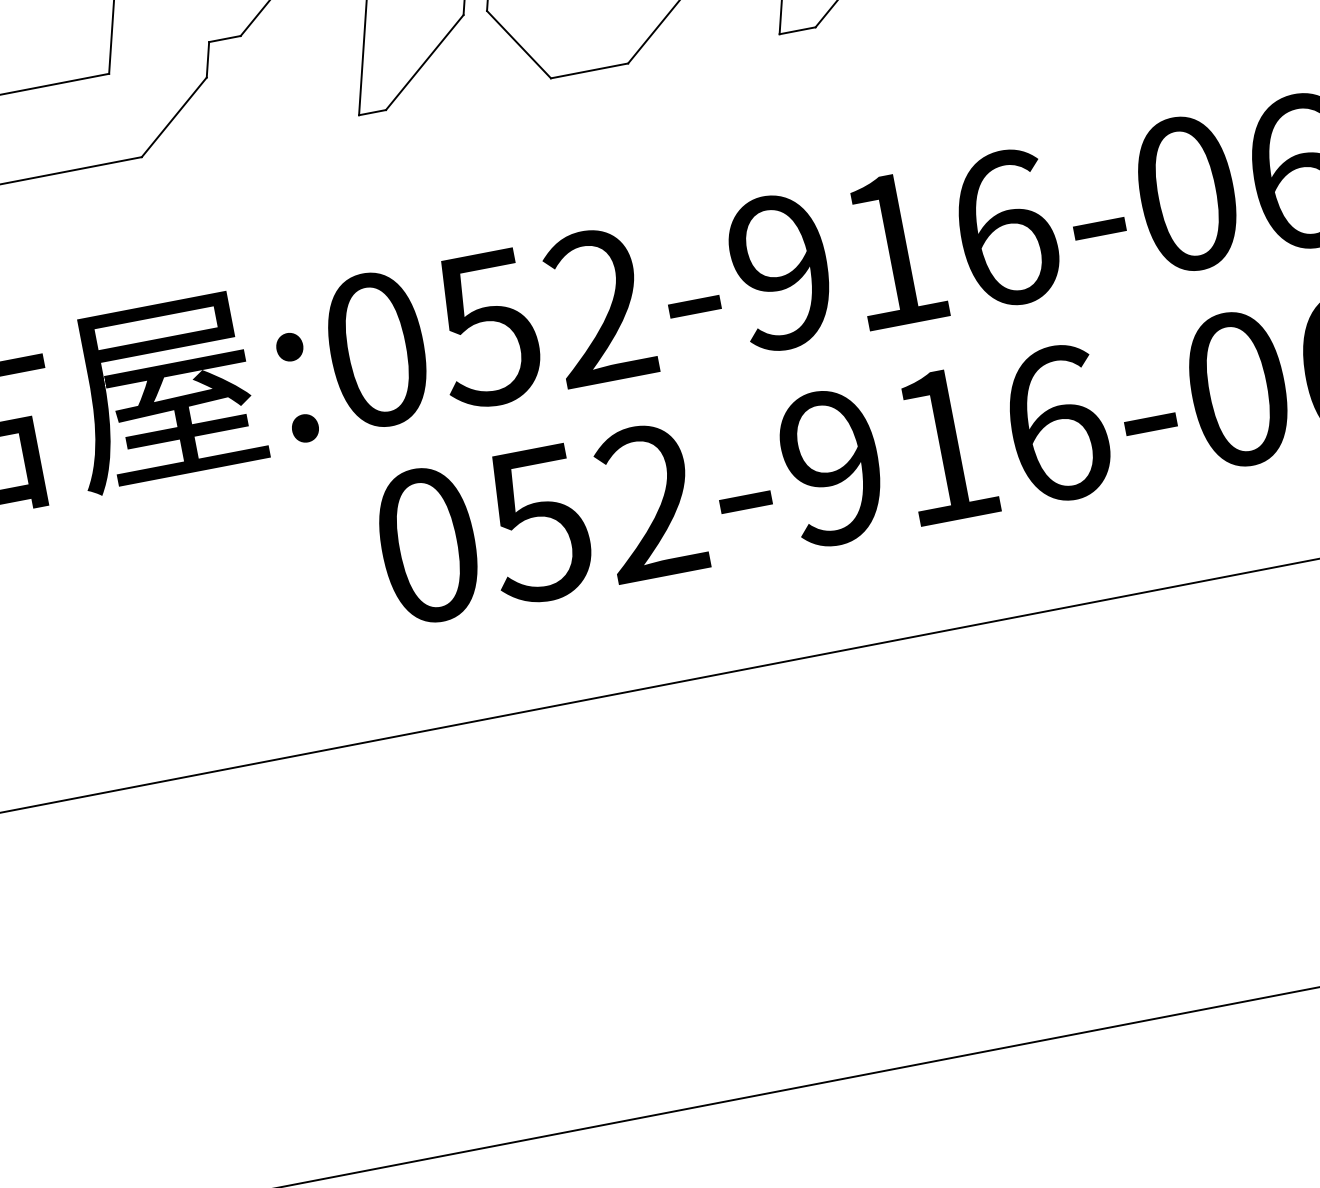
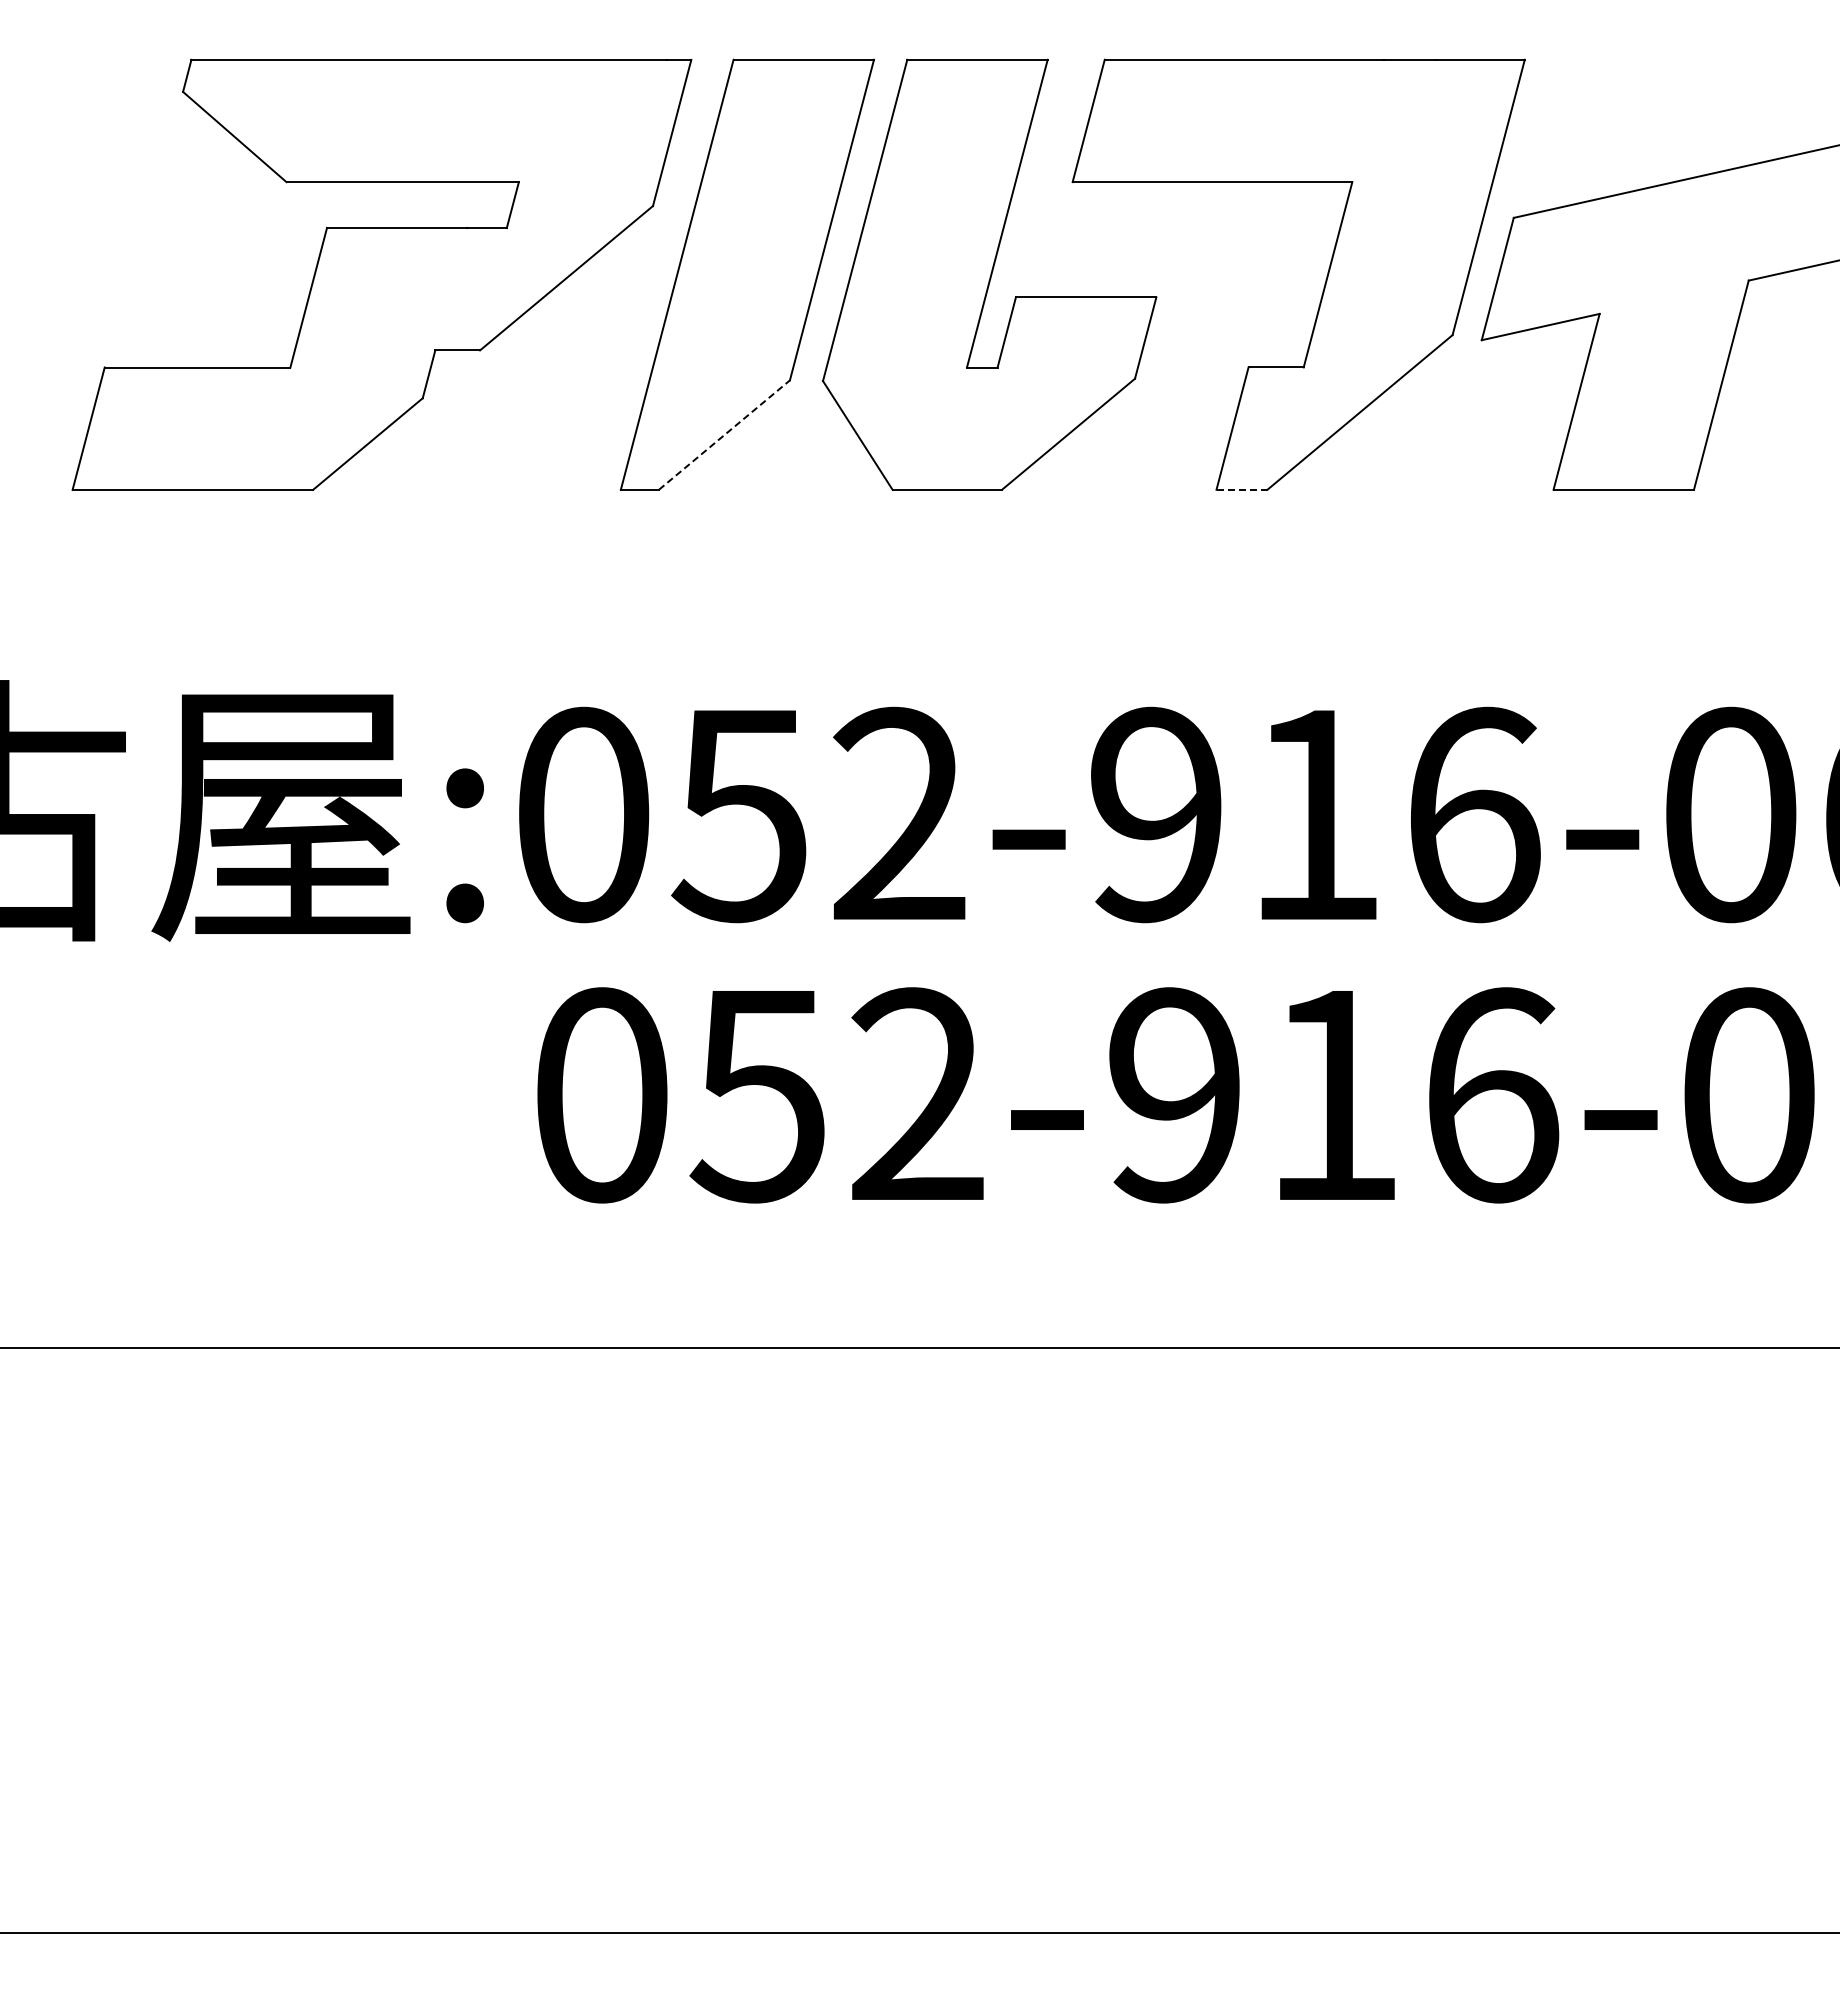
line: (797, 30) -> (1242, 489), solid -> dashed
line: (424, 62) -> (724, 434), solid -> dashed

